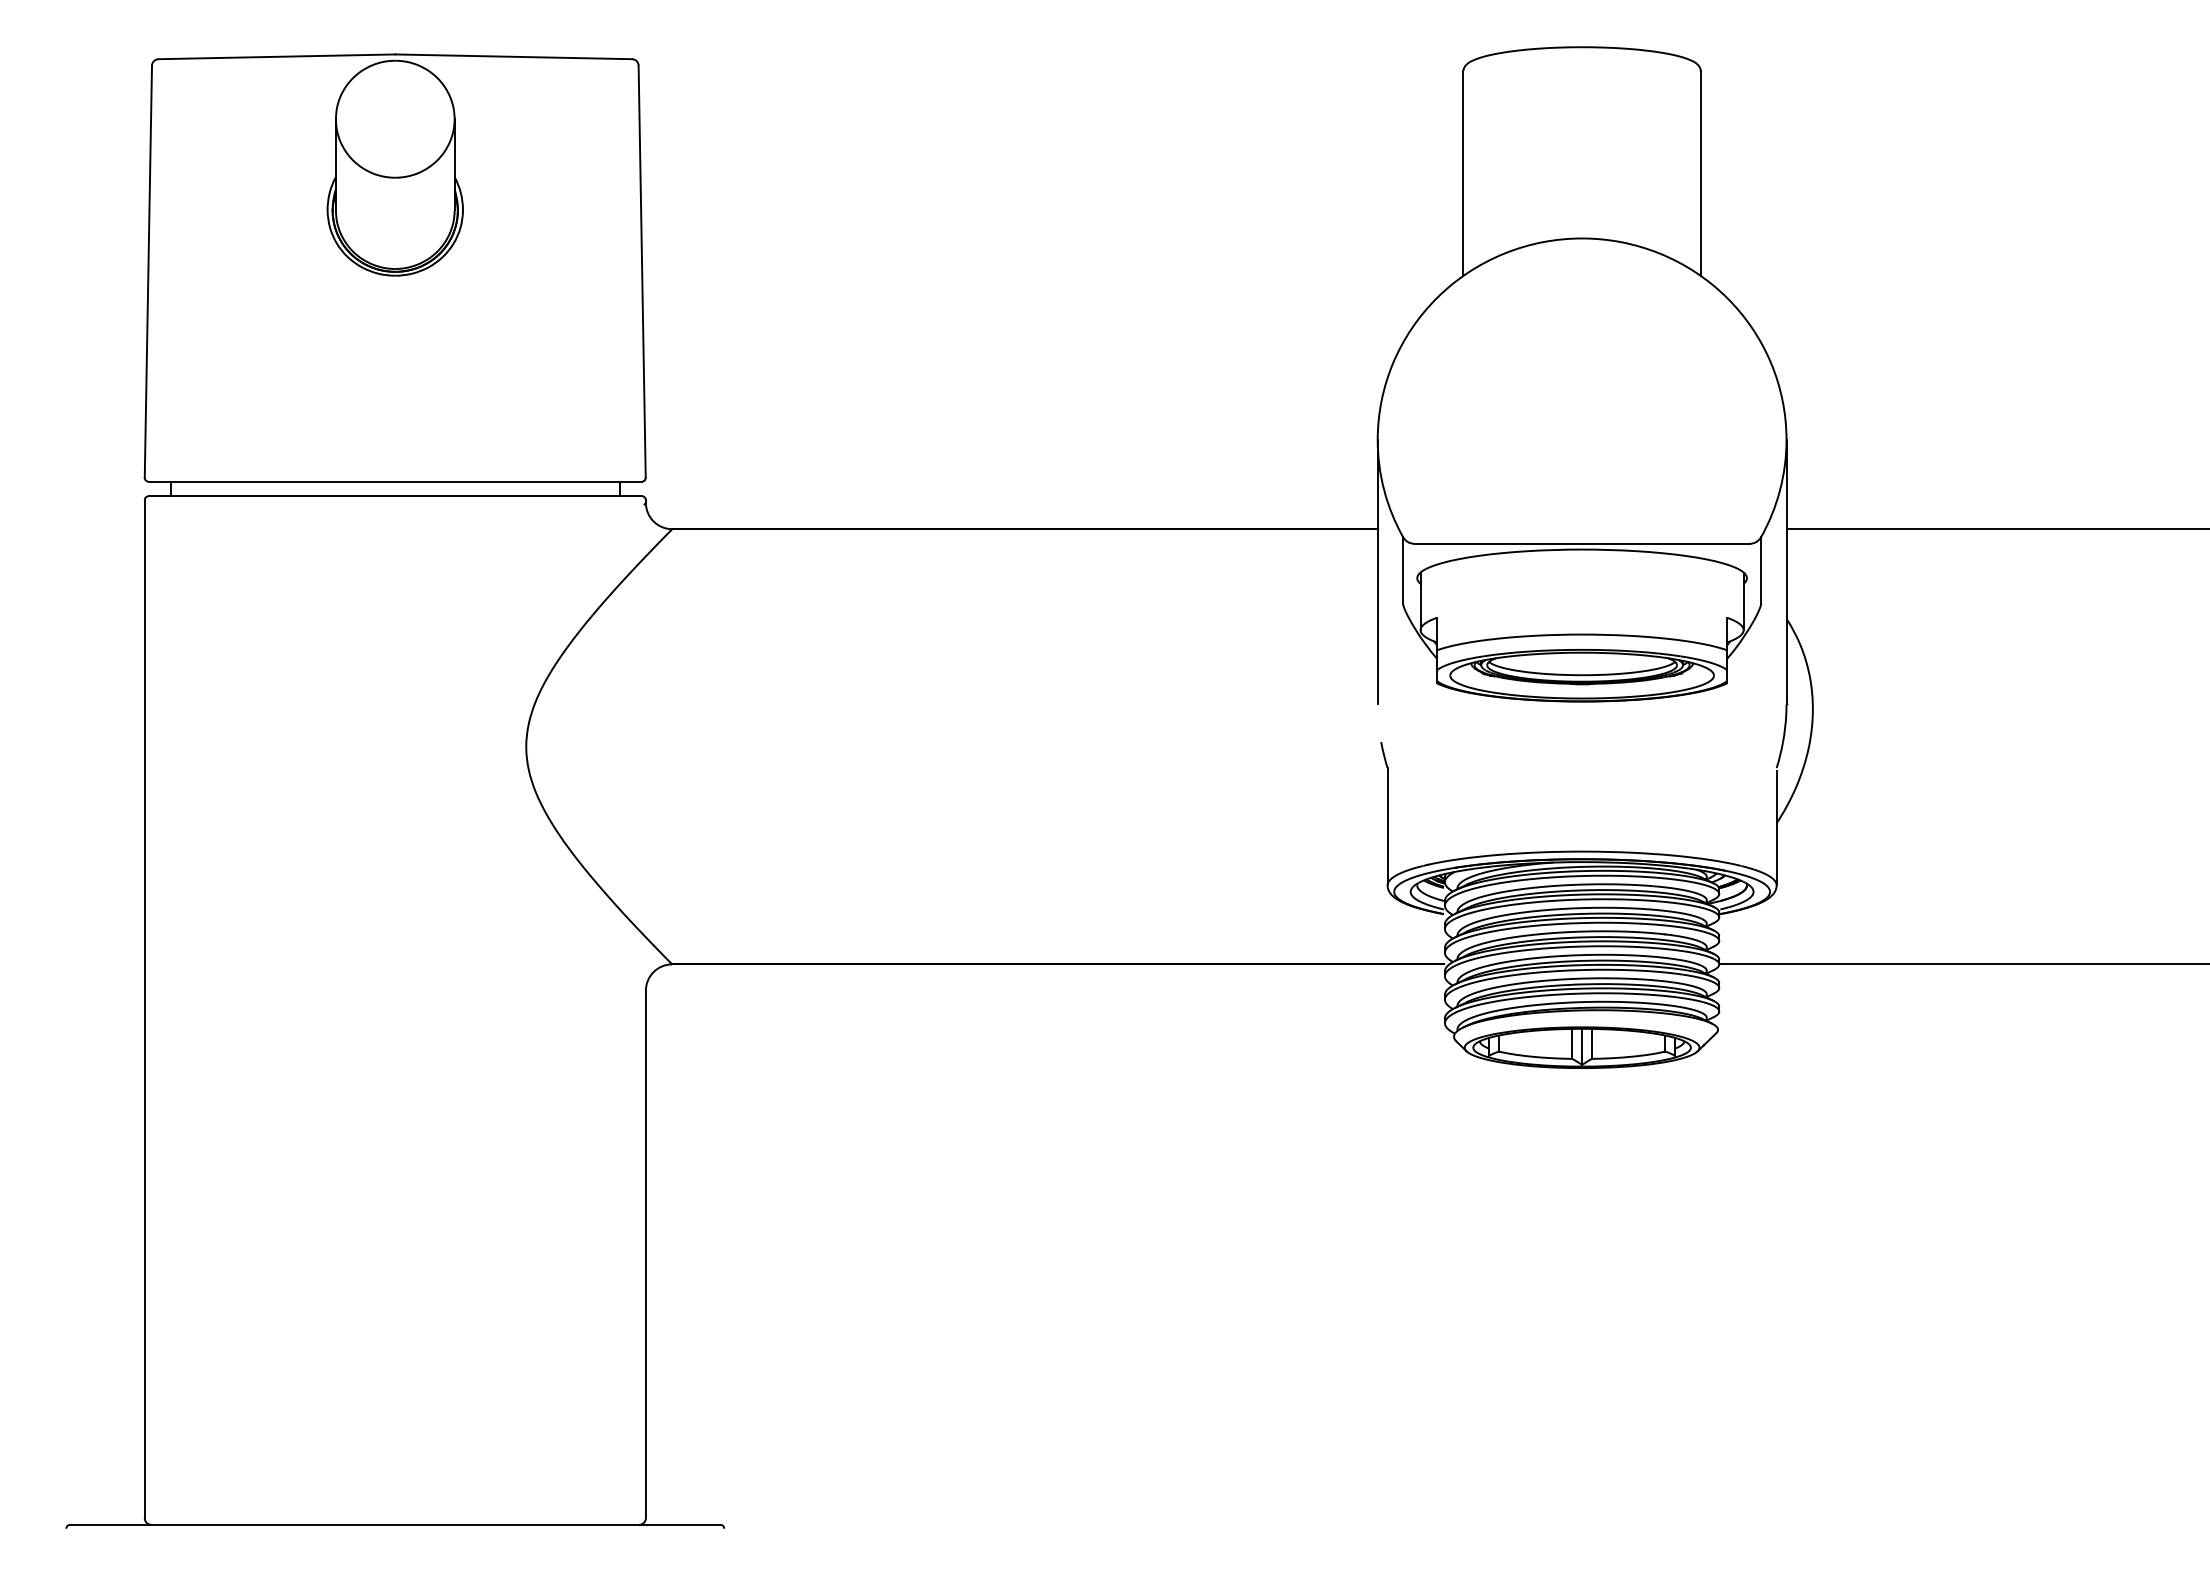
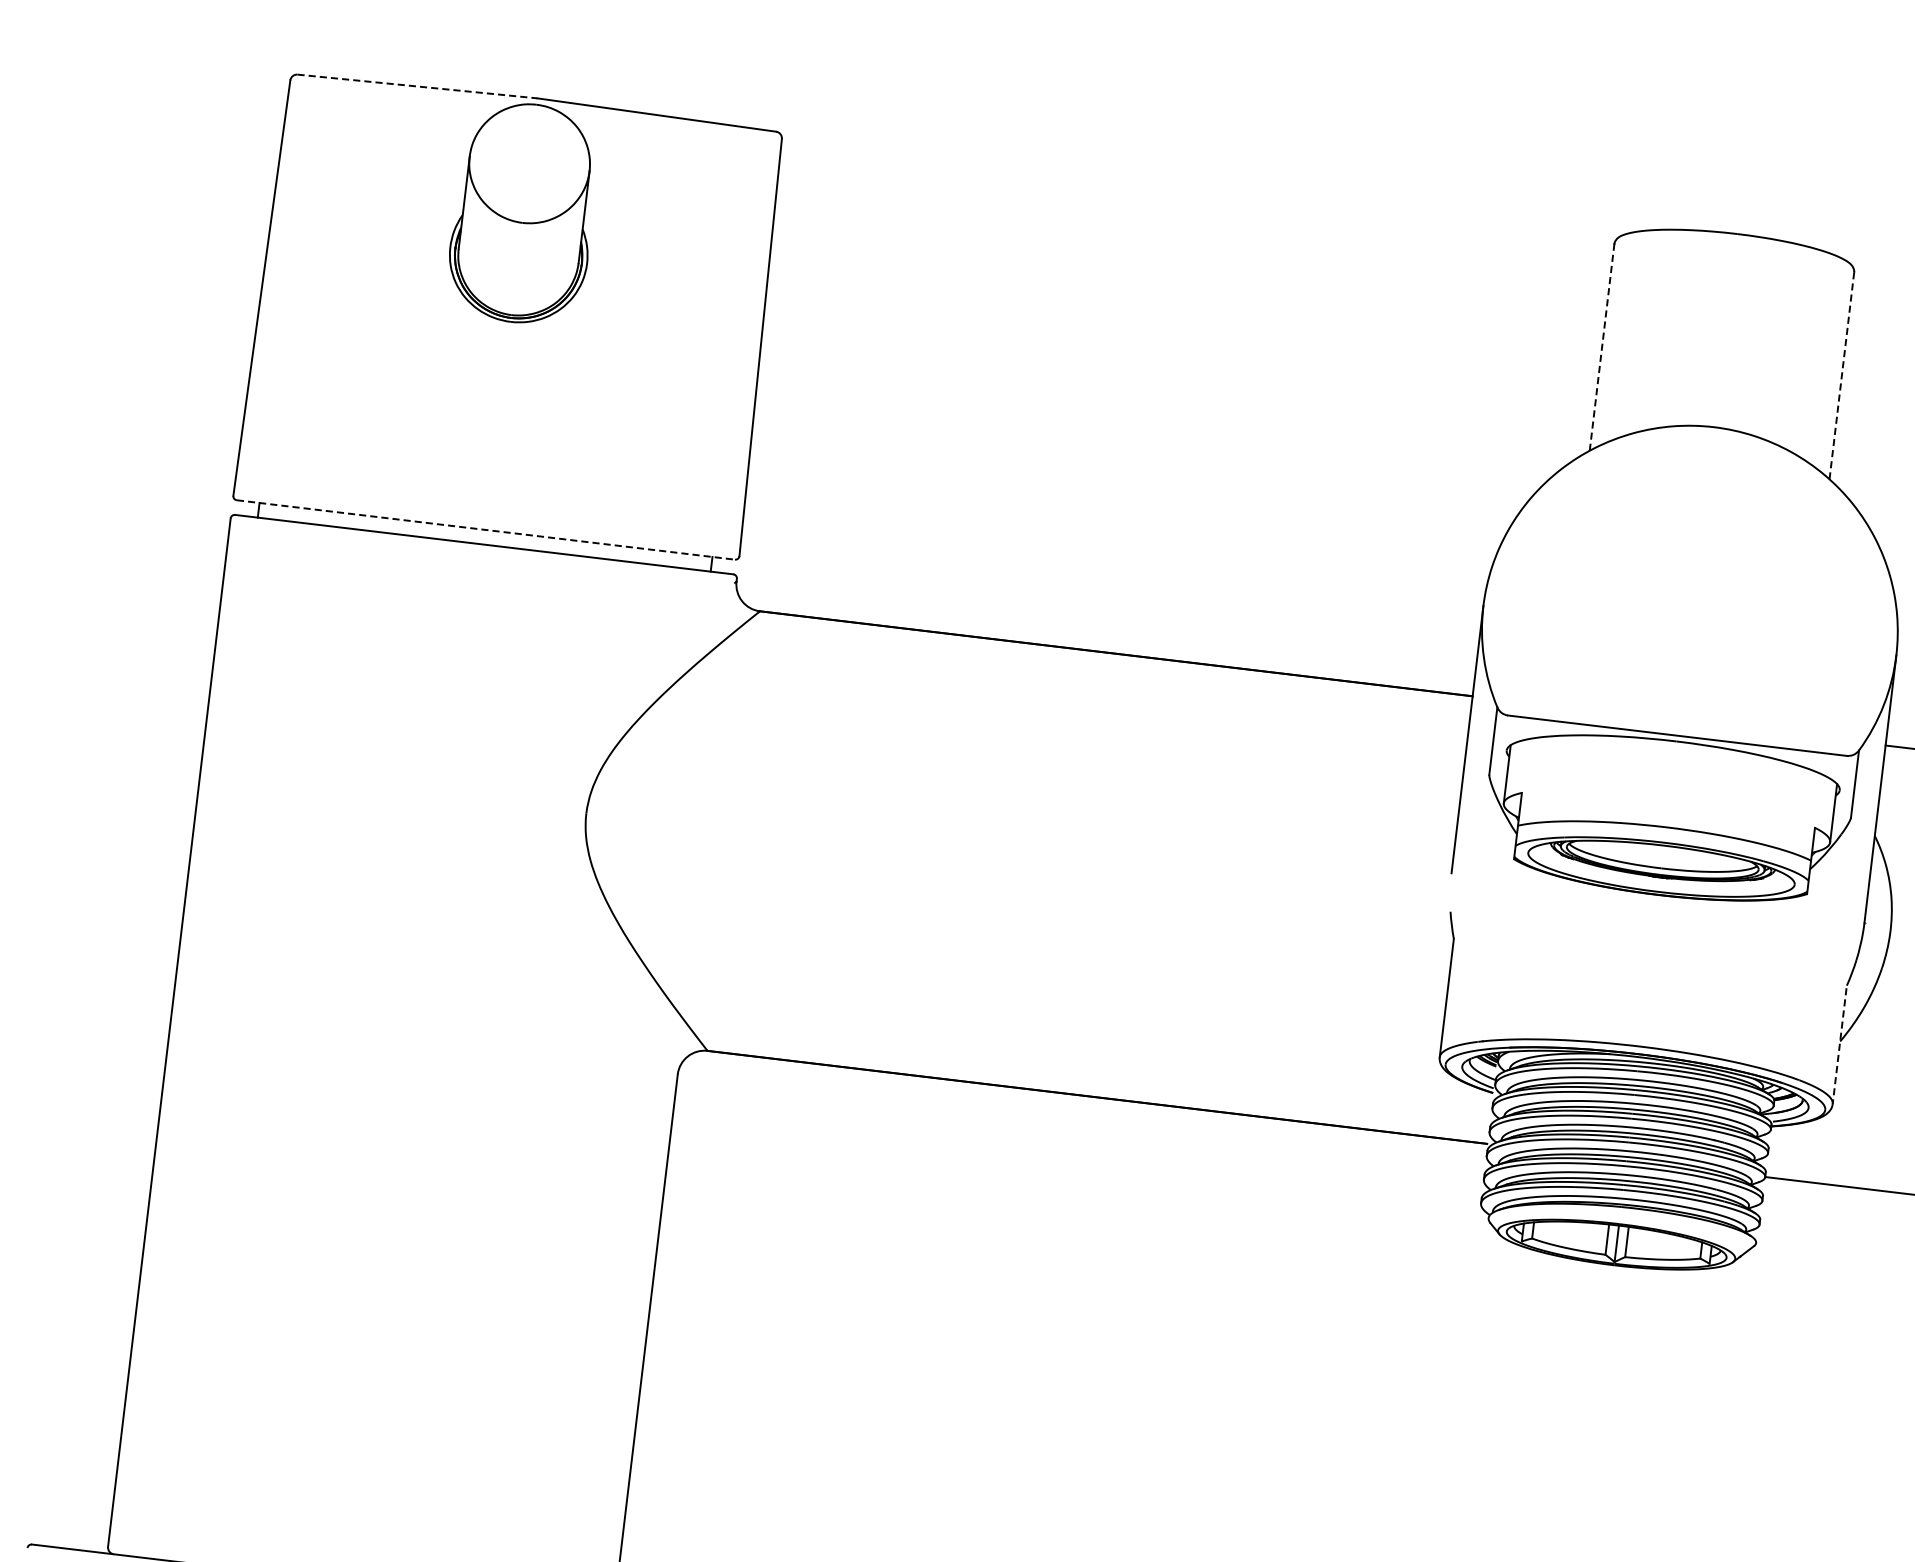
line: (276, 56) -> (417, 86), solid -> dashed
line: (1463, 173) -> (1602, 347), solid -> dashed
line: (1700, 173) -> (1841, 375), solid -> dashed
line: (395, 481) -> (486, 529), solid -> dashed
line: (1776, 828) -> (1839, 1046), solid -> dashed

